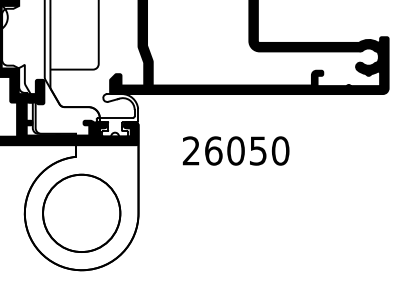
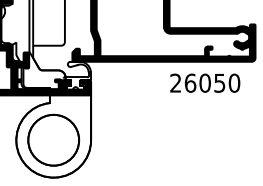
text: (236, 149) -> (205, 82), moved

